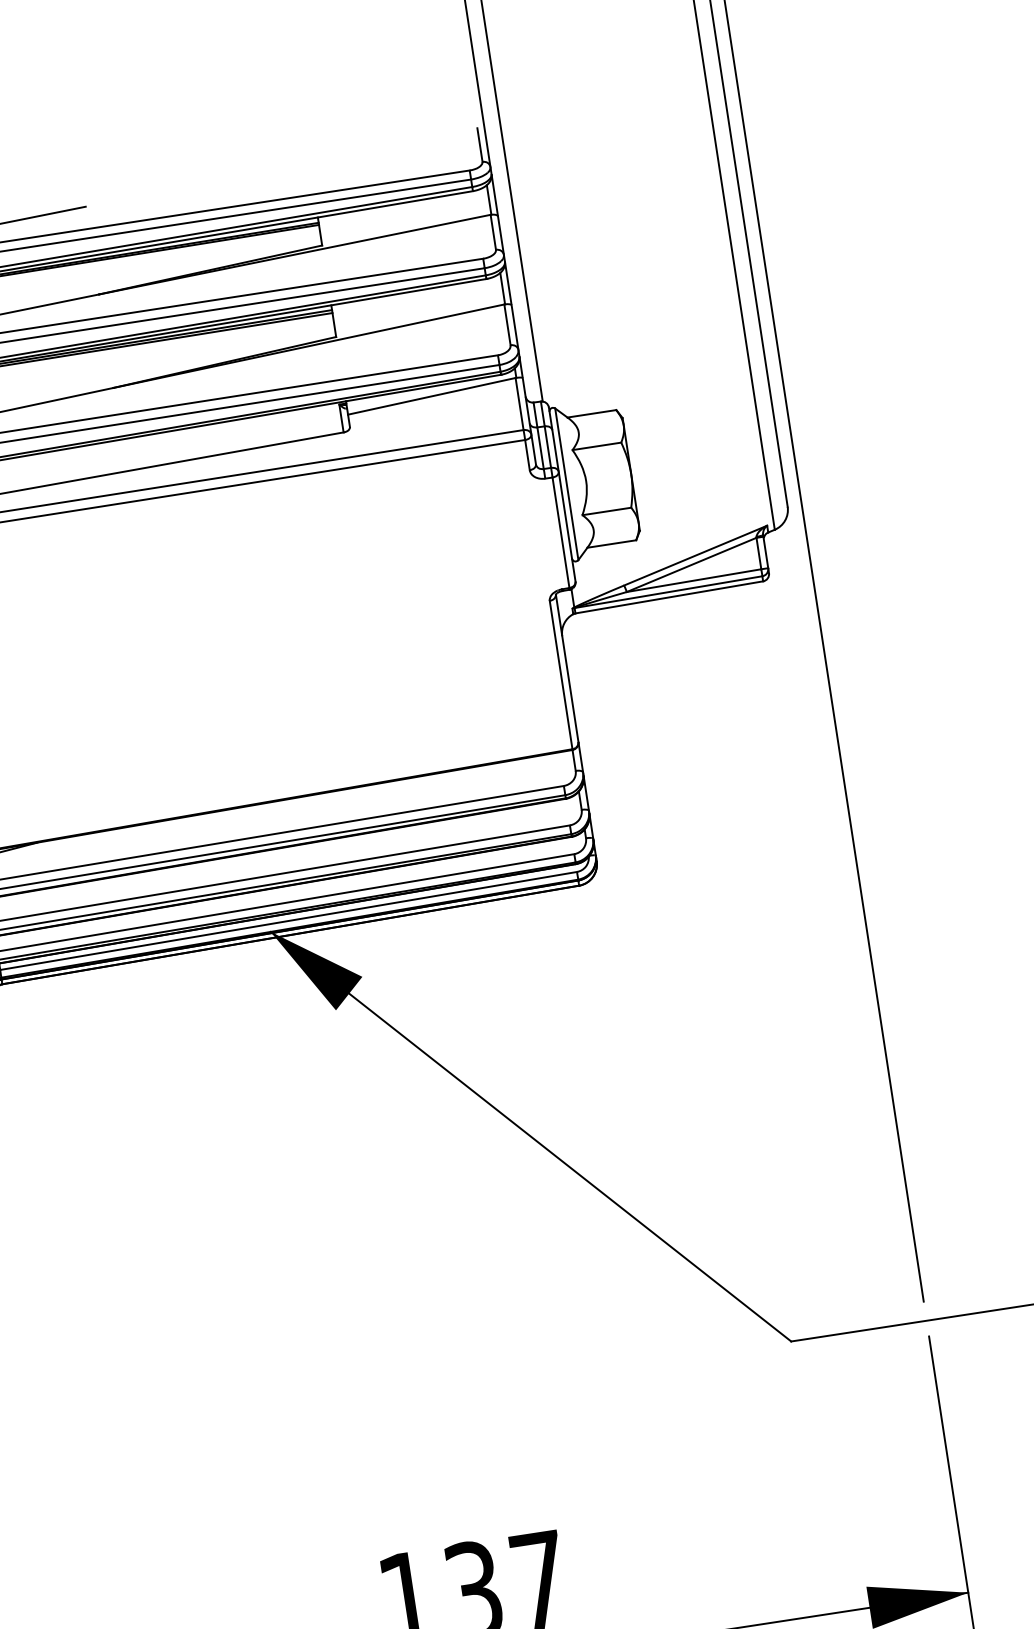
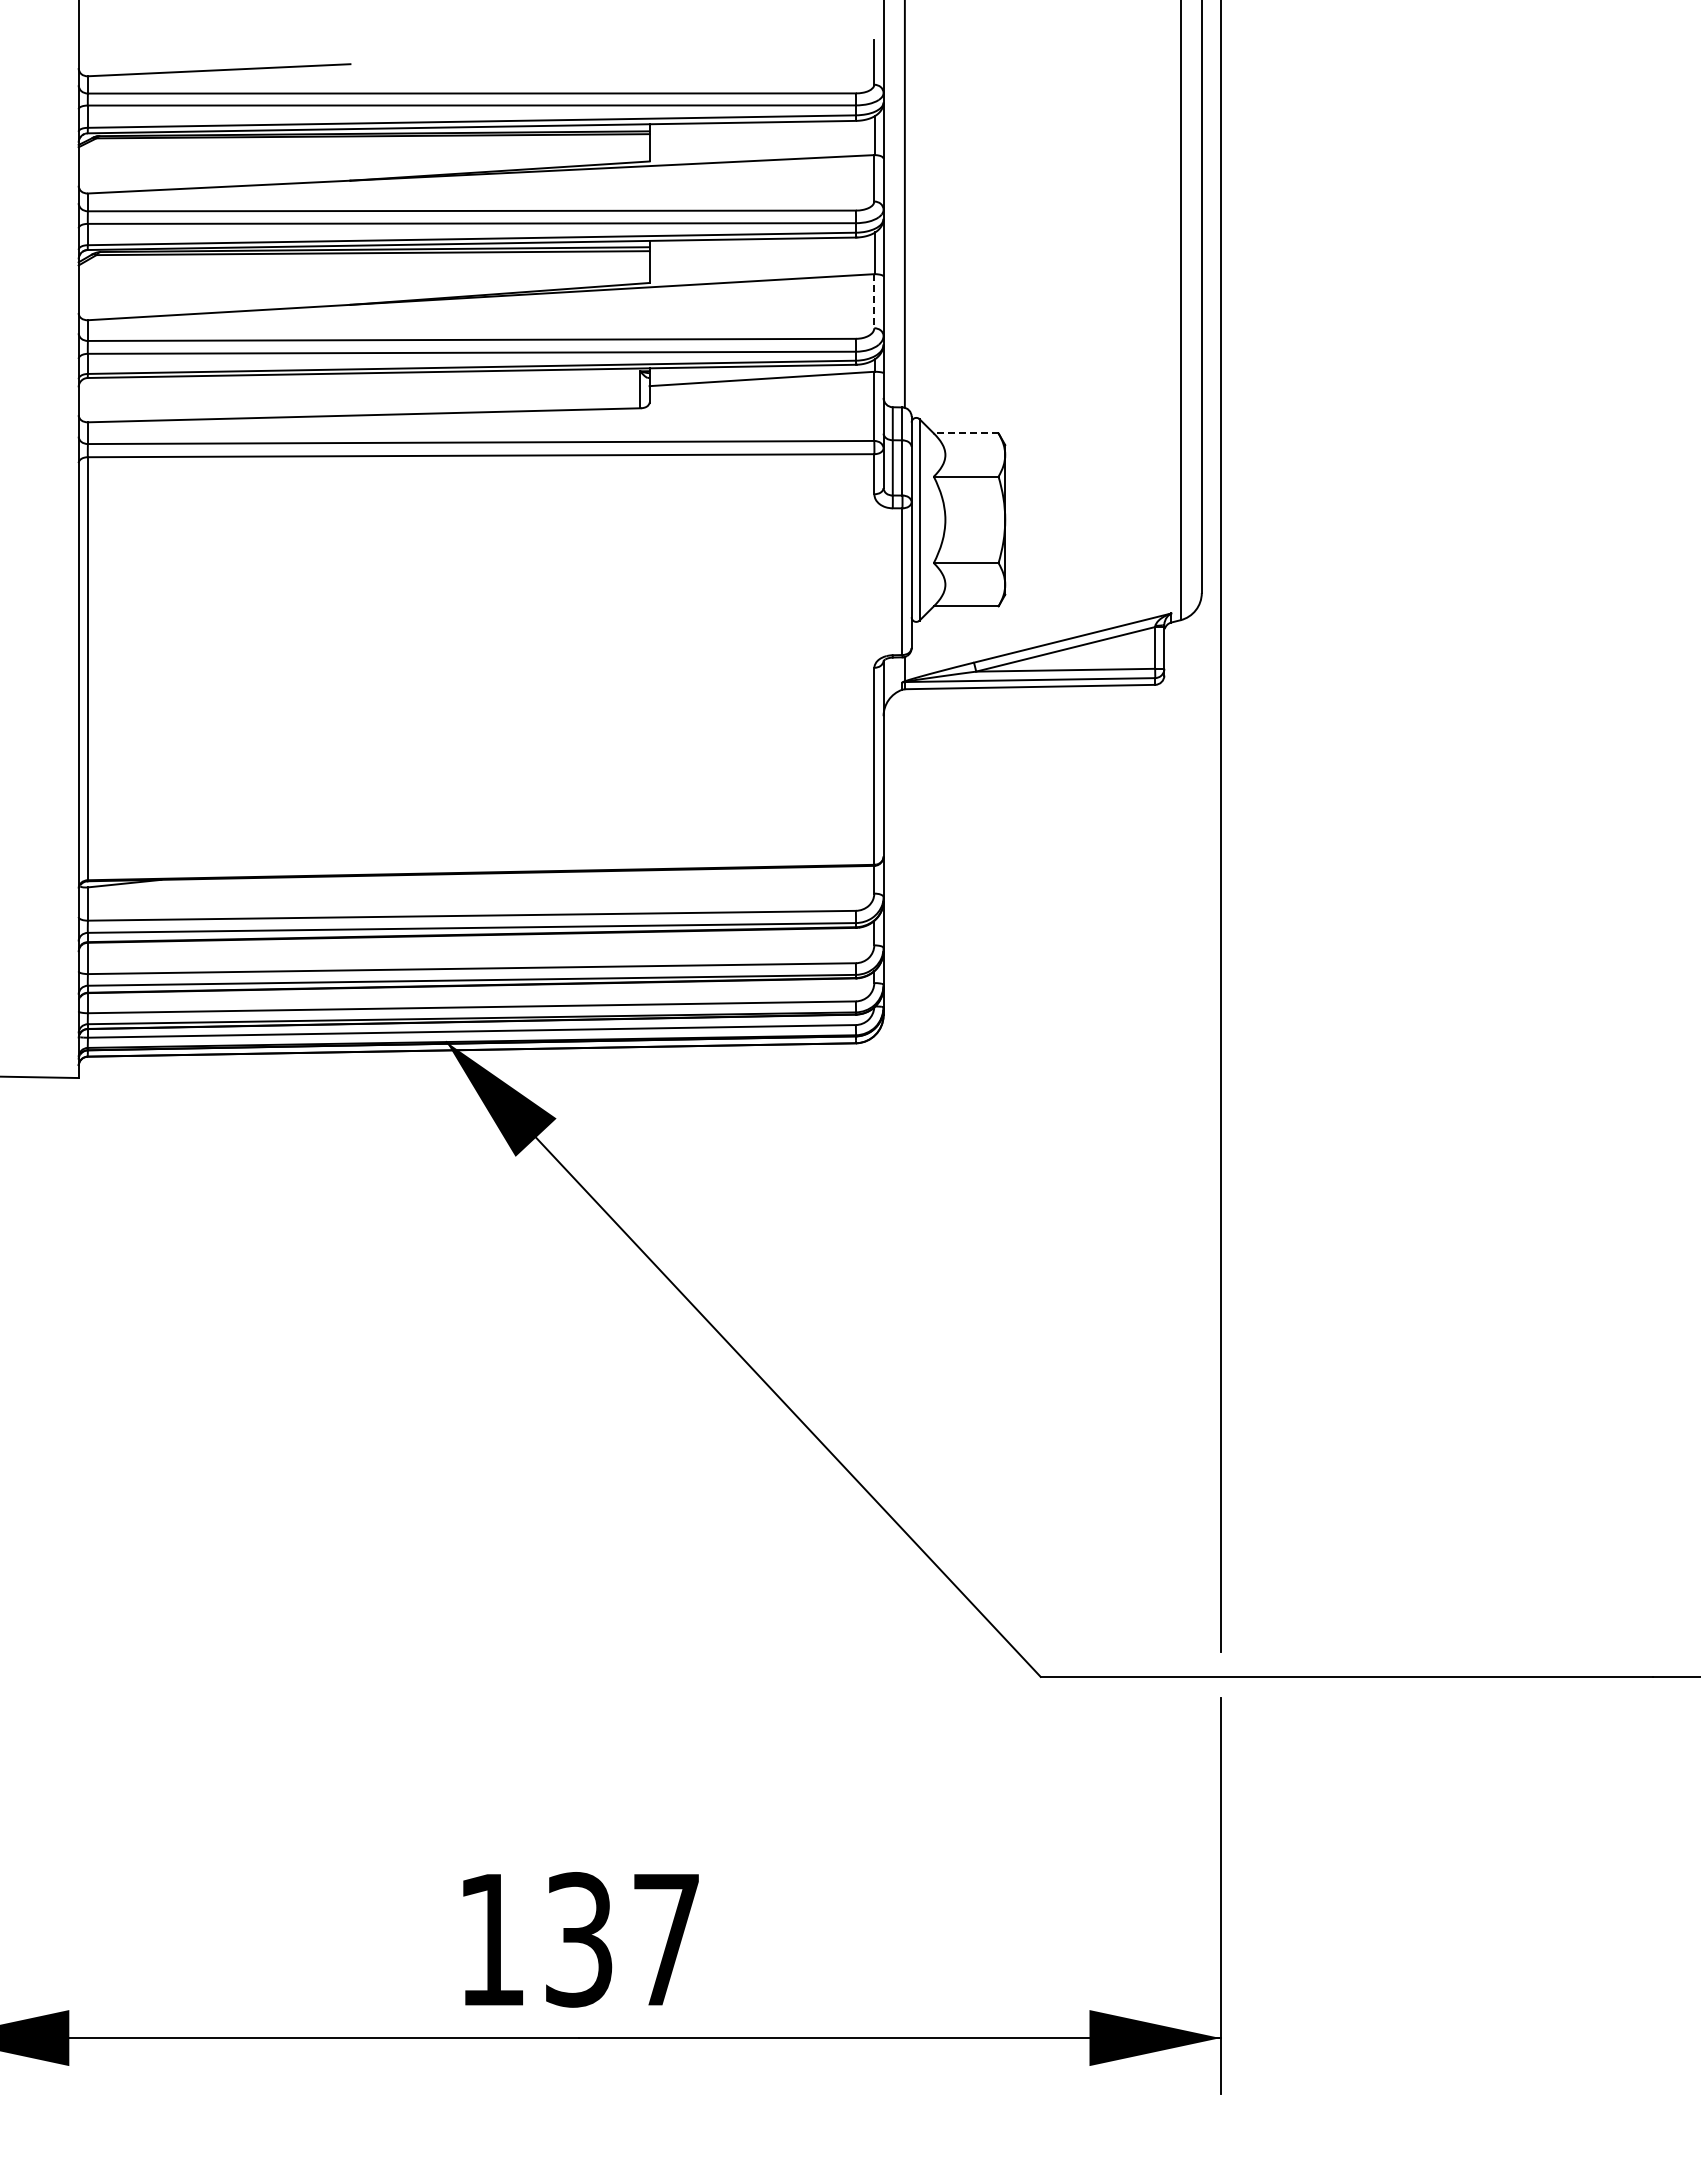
line: (507, 325) -> (874, 301), solid -> dashed
line: (591, 413) -> (965, 433), solid -> dashed

